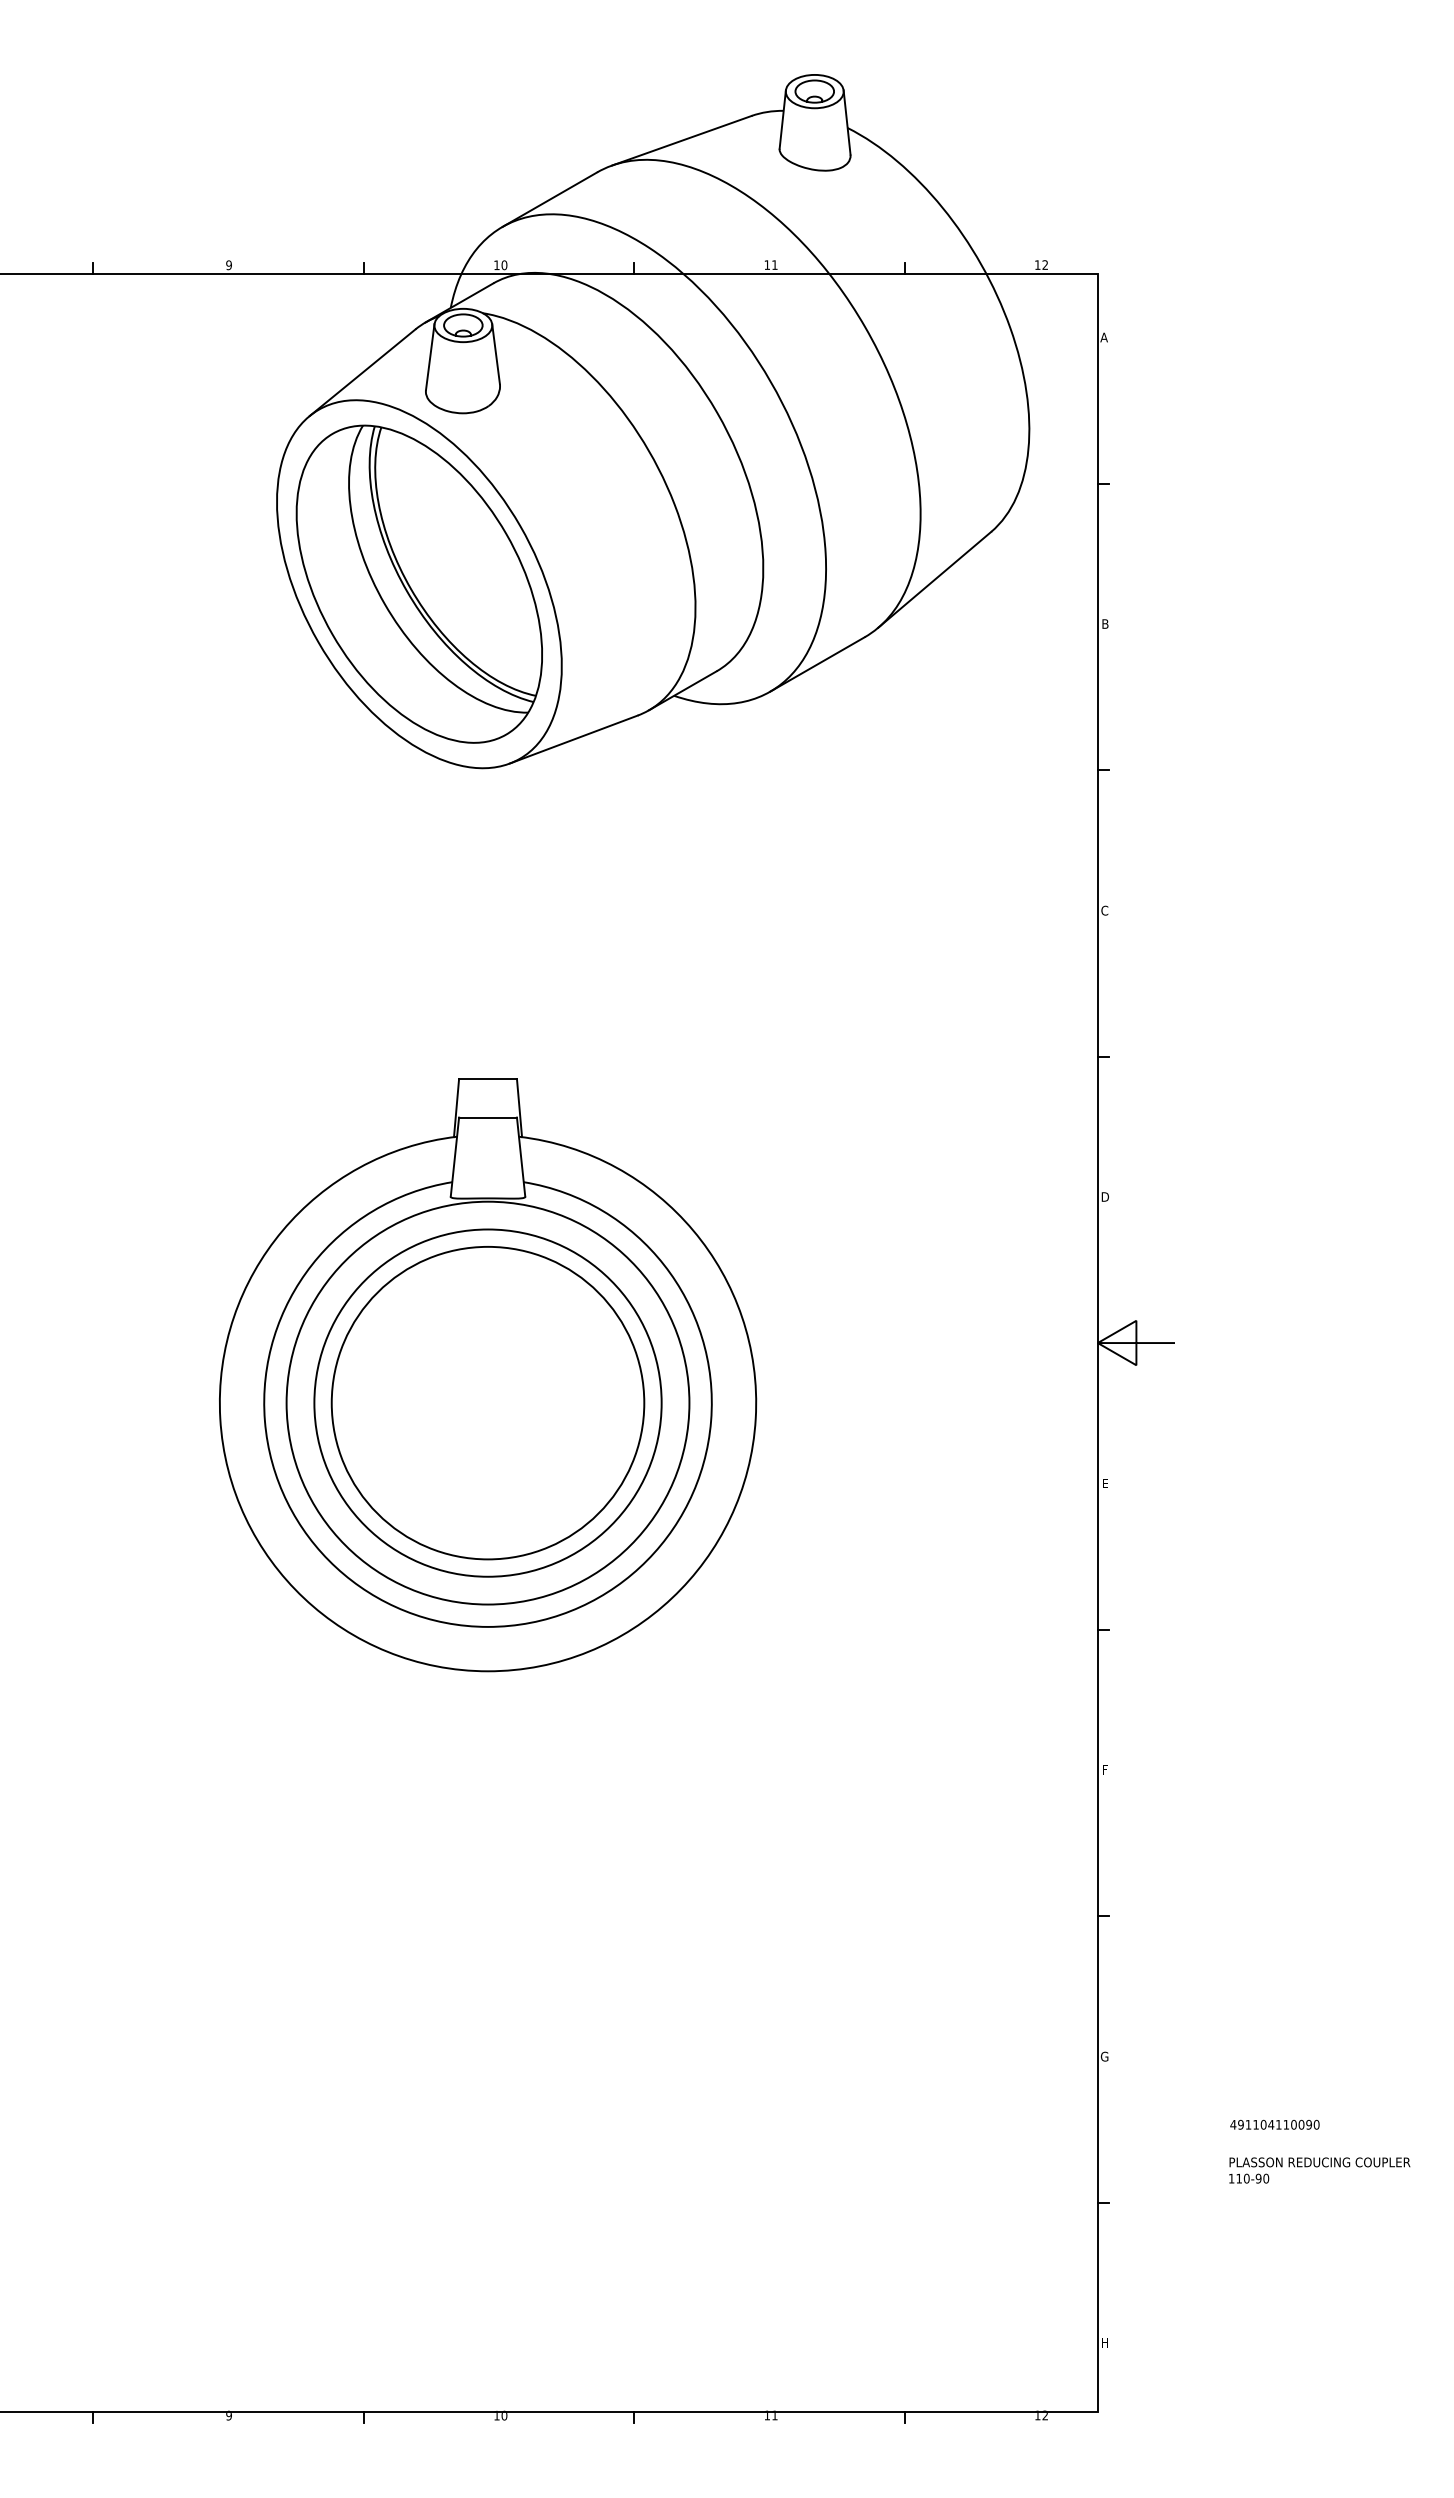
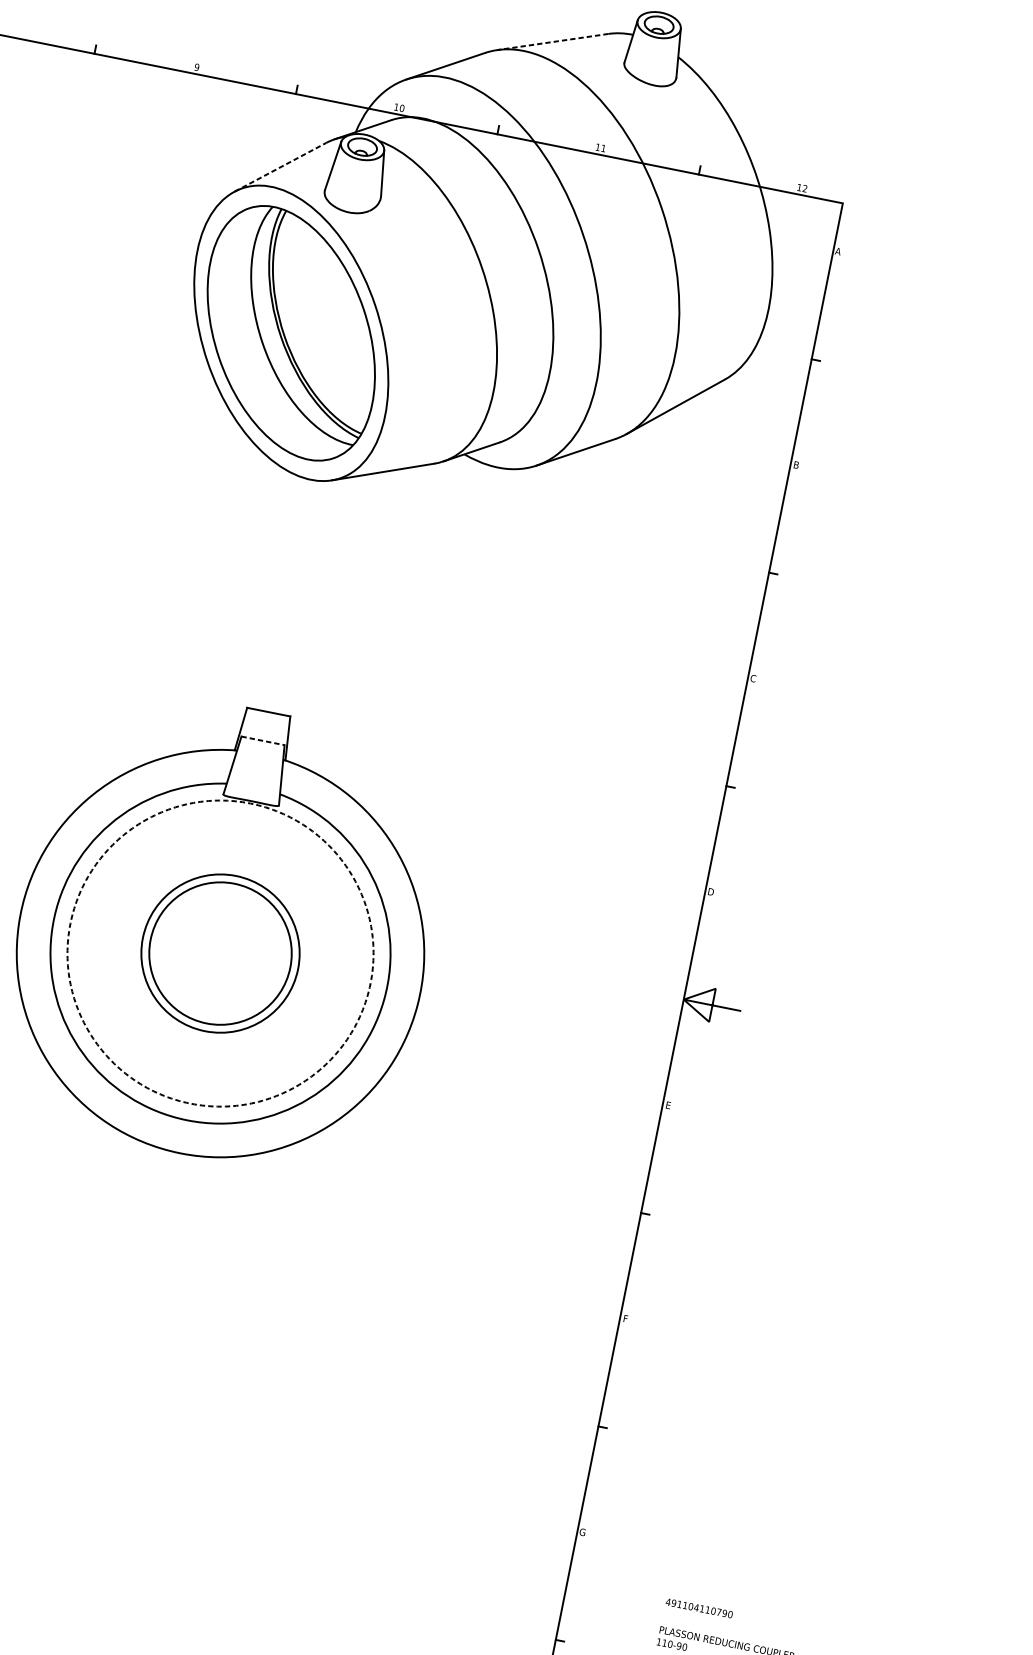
line: (681, 140) -> (552, 41), solid -> dashed
line: (363, 372) -> (281, 167), solid -> dashed
line: (488, 1117) -> (263, 740), solid -> dashed
circle: (487, 1402) -> (220, 953), size x0.6
circle: (487, 1402) -> (220, 953), size x0.6
circle: (487, 1402) -> (220, 953), solid -> dashed
text: (1301, 2124) -> (719, 1612), 491104110090 -> 491104110790

